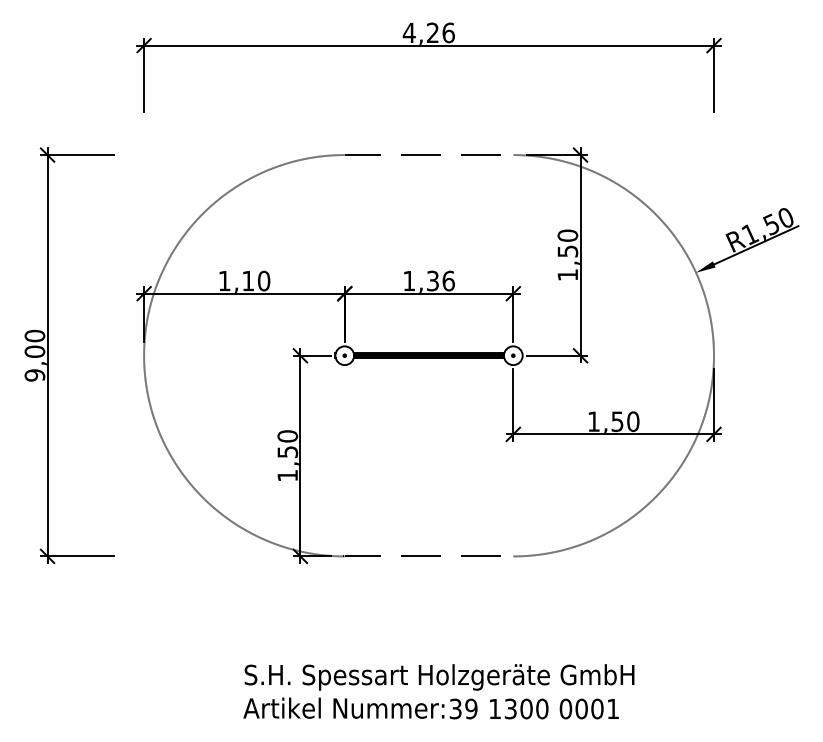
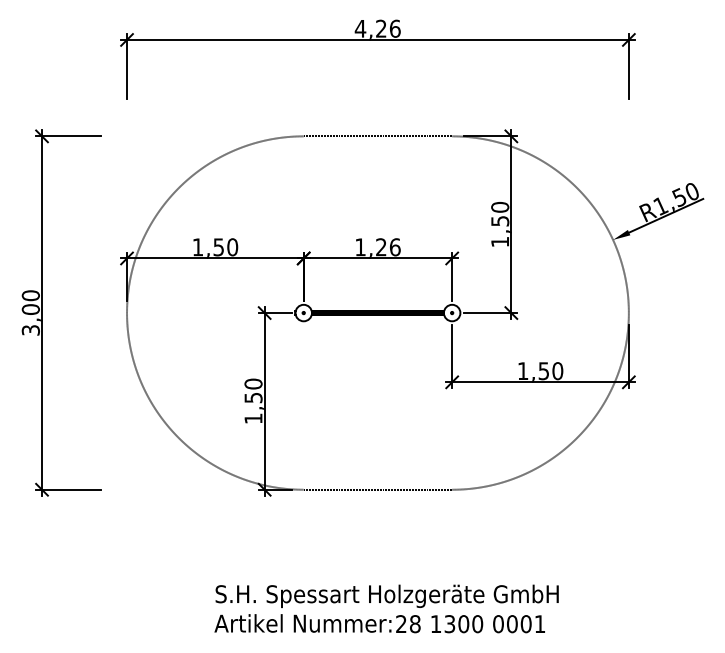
text: (247, 281) -> (218, 247), 1,10 -> 1,50
text: (433, 281) -> (381, 247), 1,36 -> 1,26
text: (34, 375) -> (30, 330), 9,00 -> 3,00
text: (463, 709) -> (408, 624), 39 -> 28

